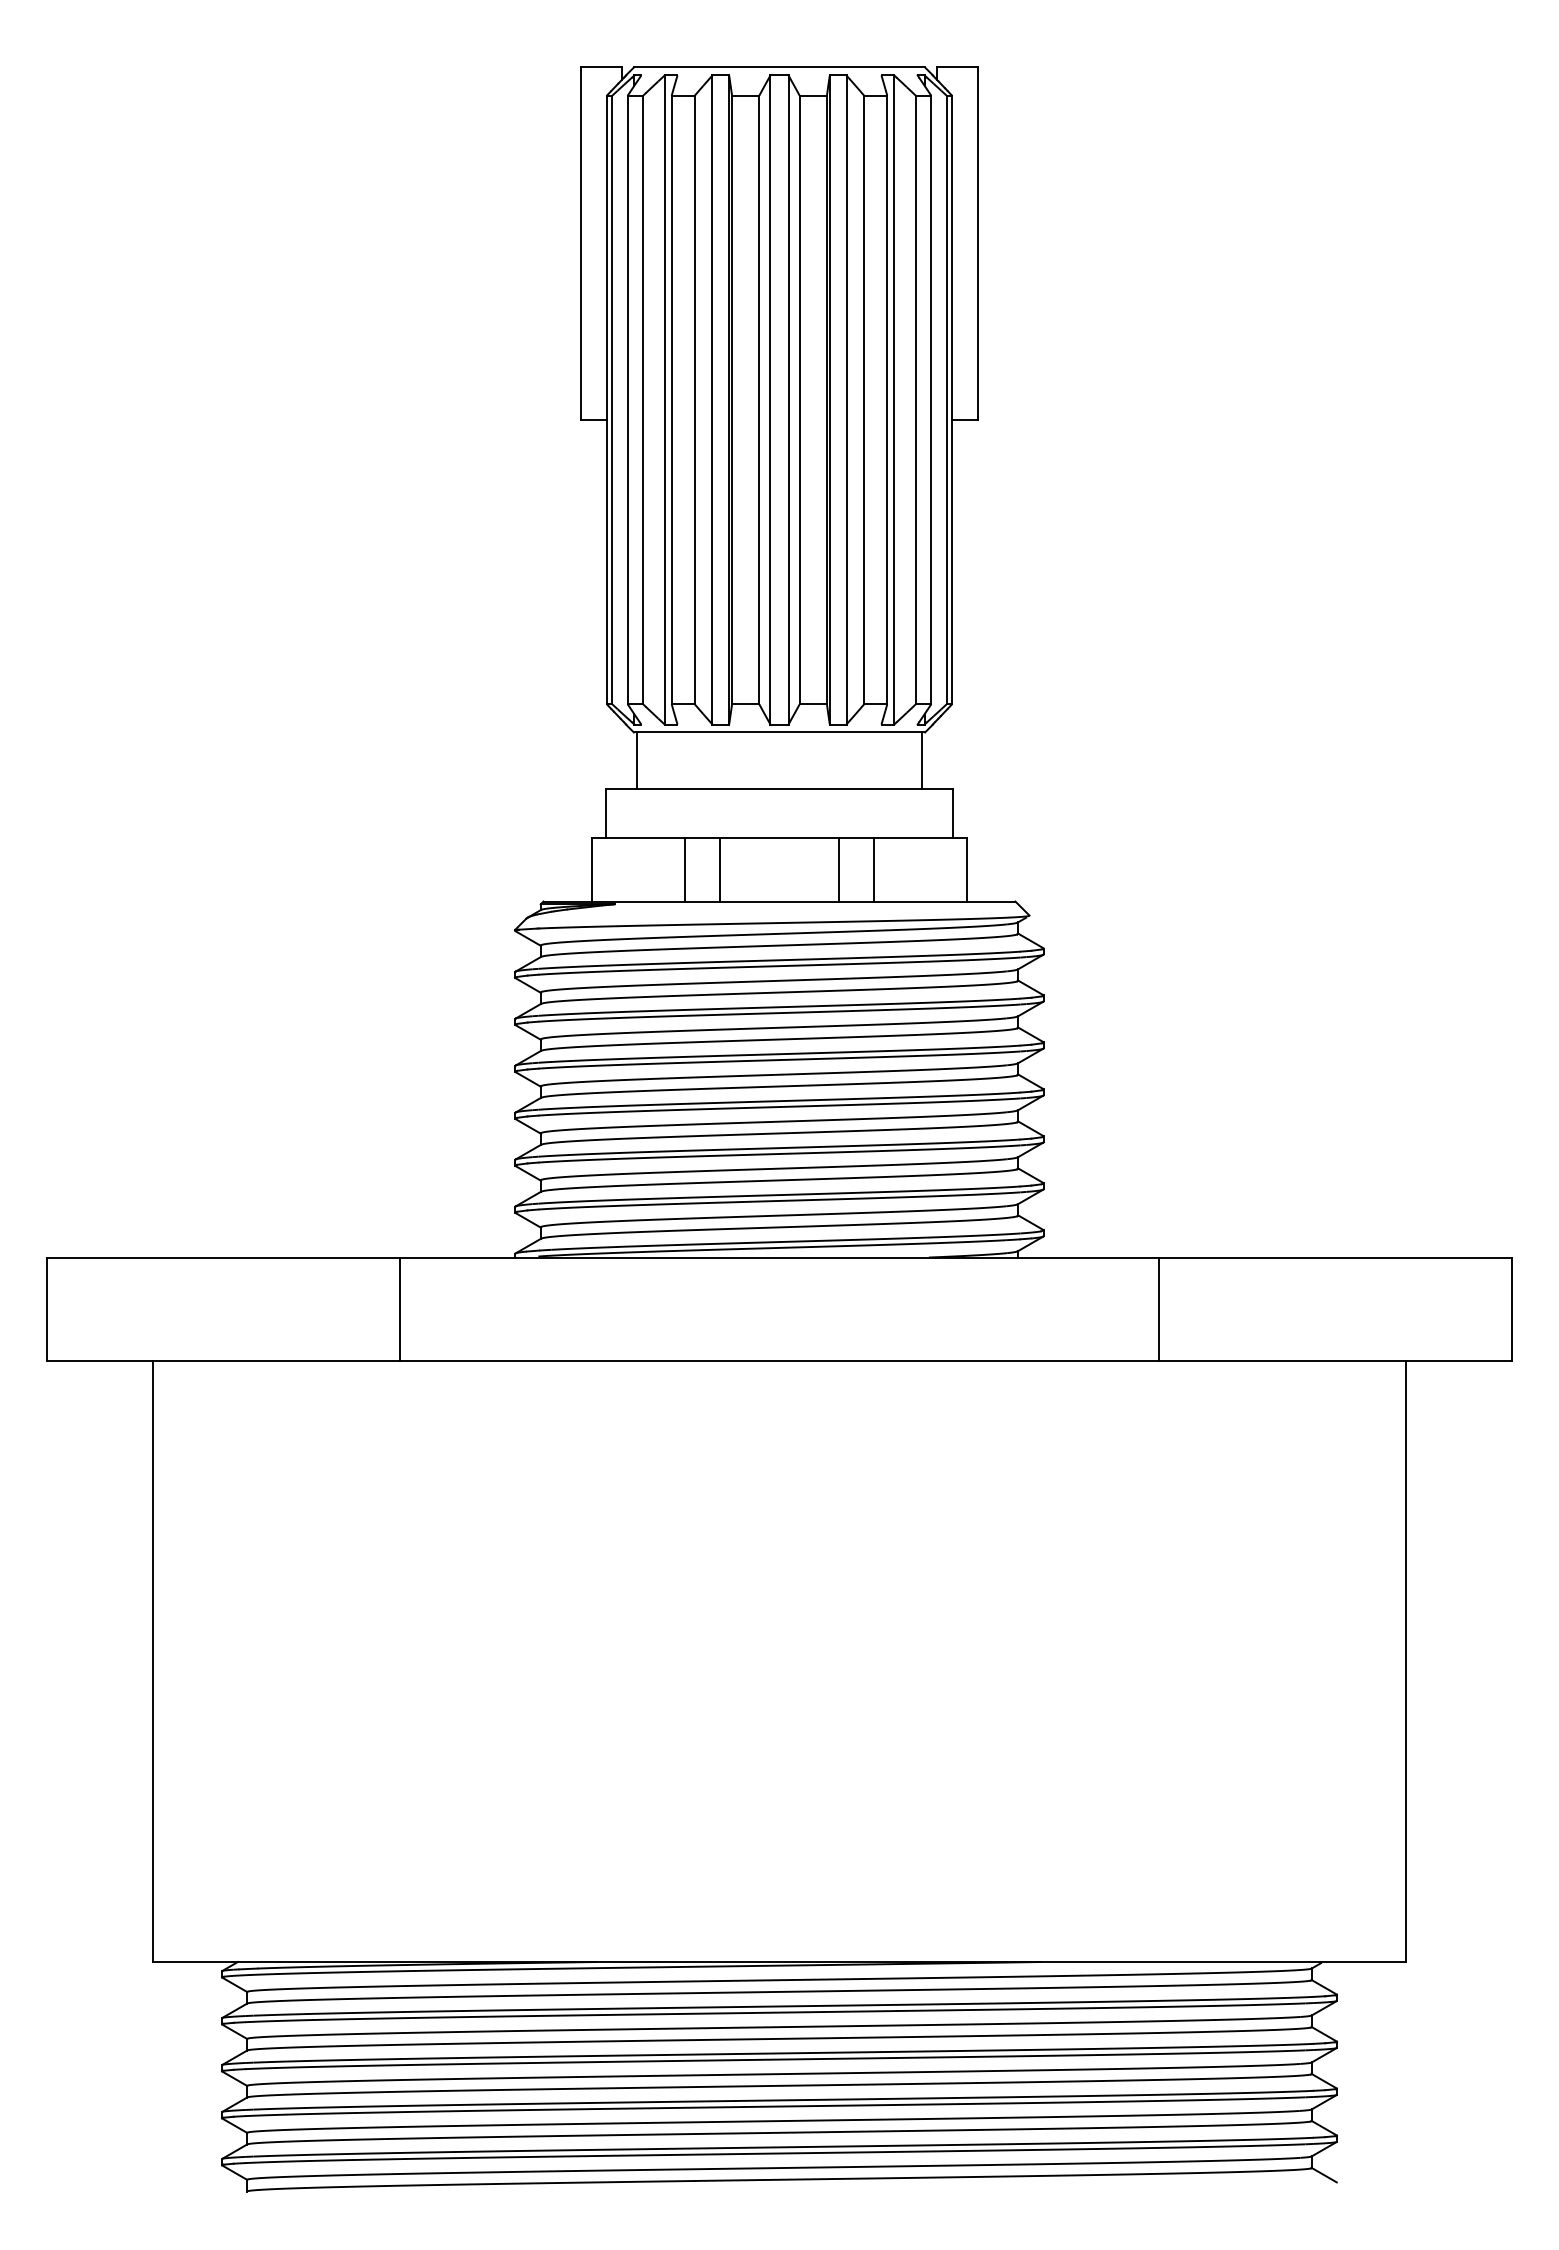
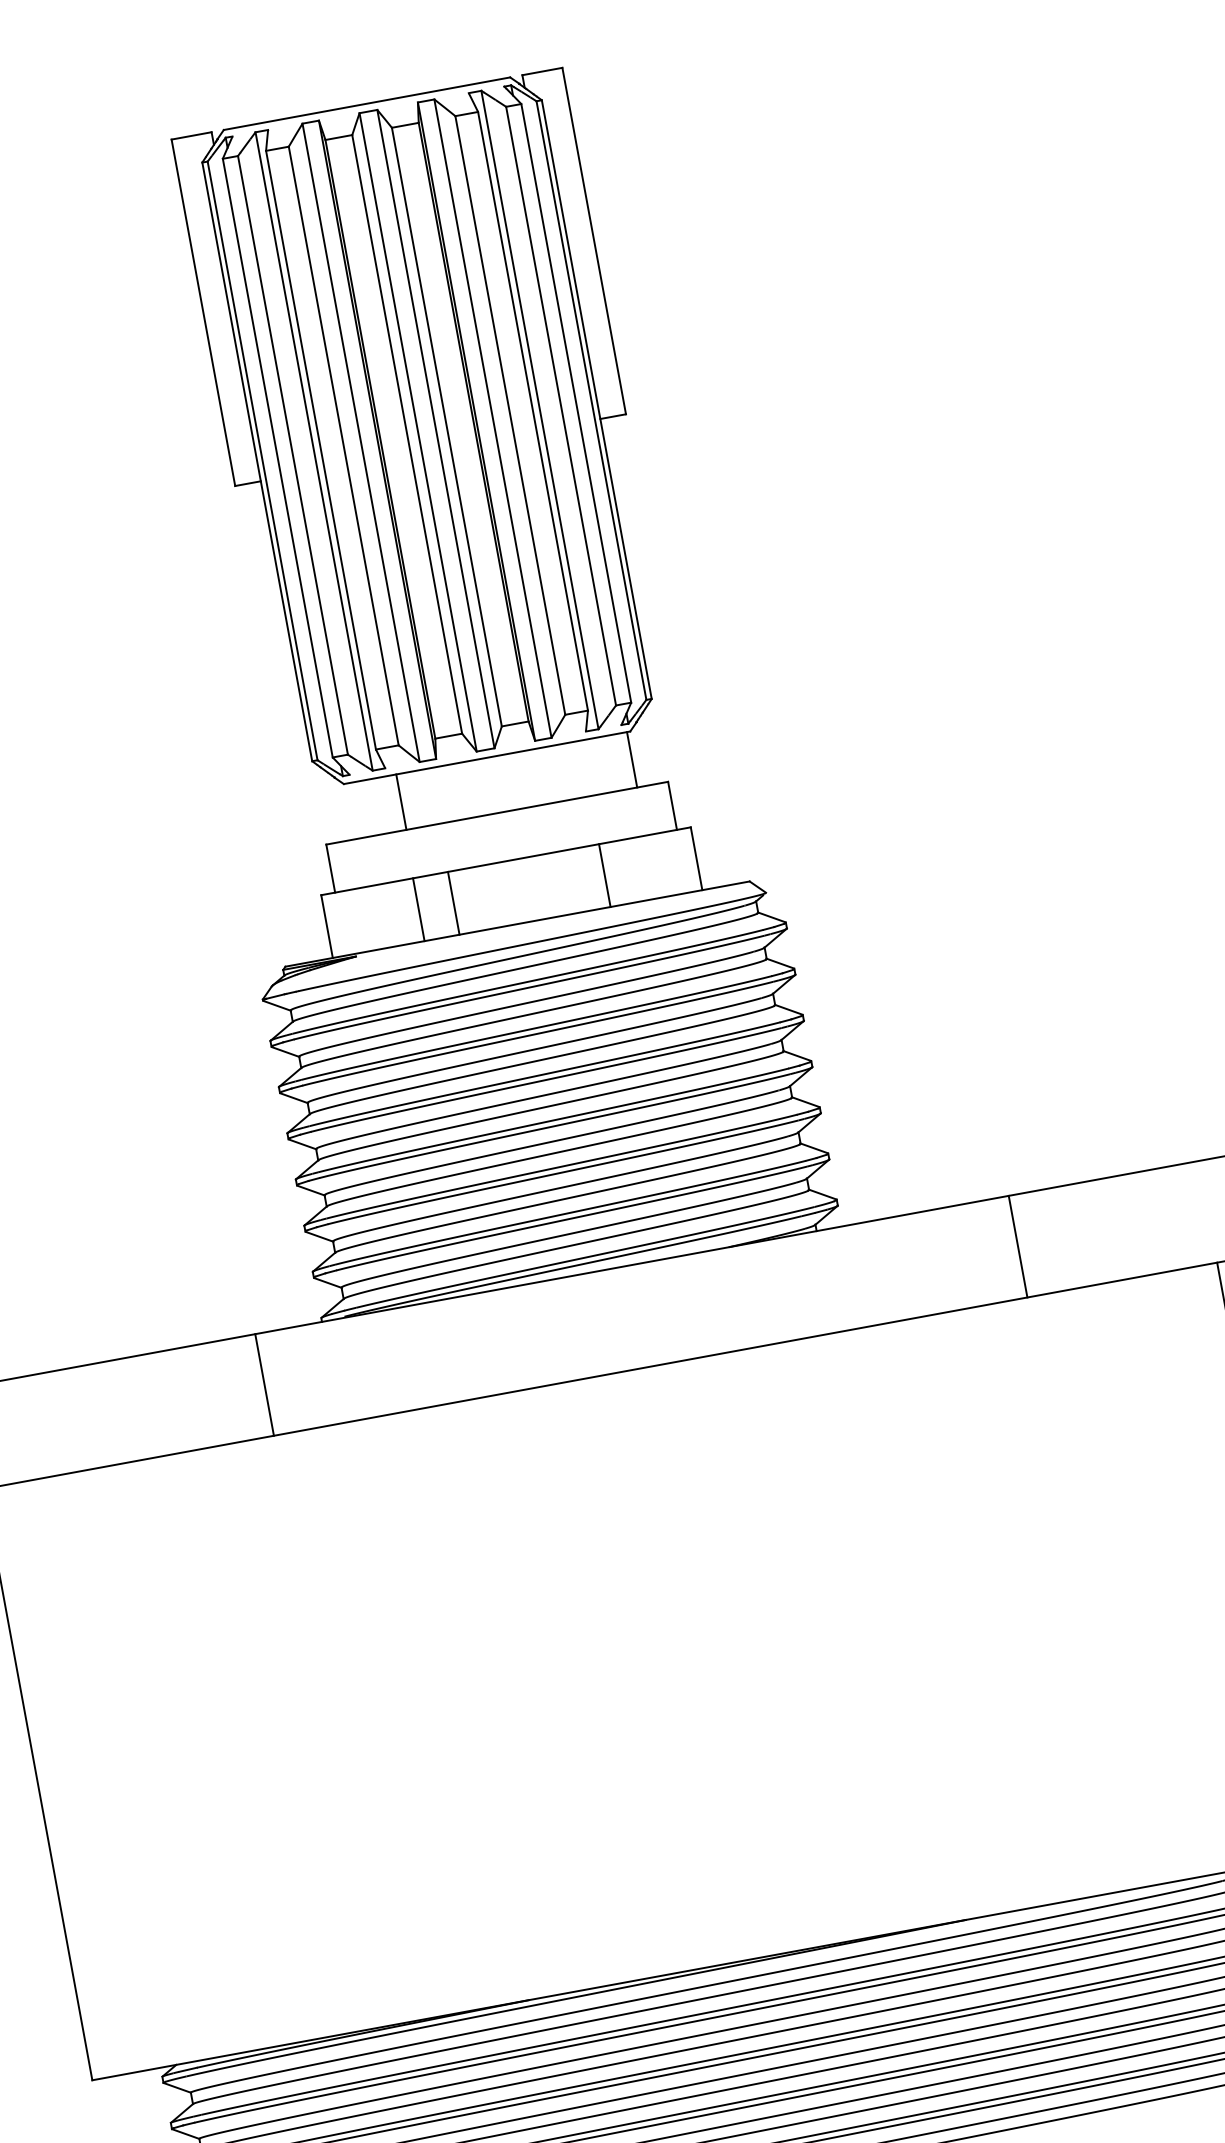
line: (637, 760) -> (401, 801), moved
line: (838, 869) -> (569, 881), removed
line: (400, 1308) -> (264, 1384), moved
line: (1158, 1308) -> (1017, 1245), moved

